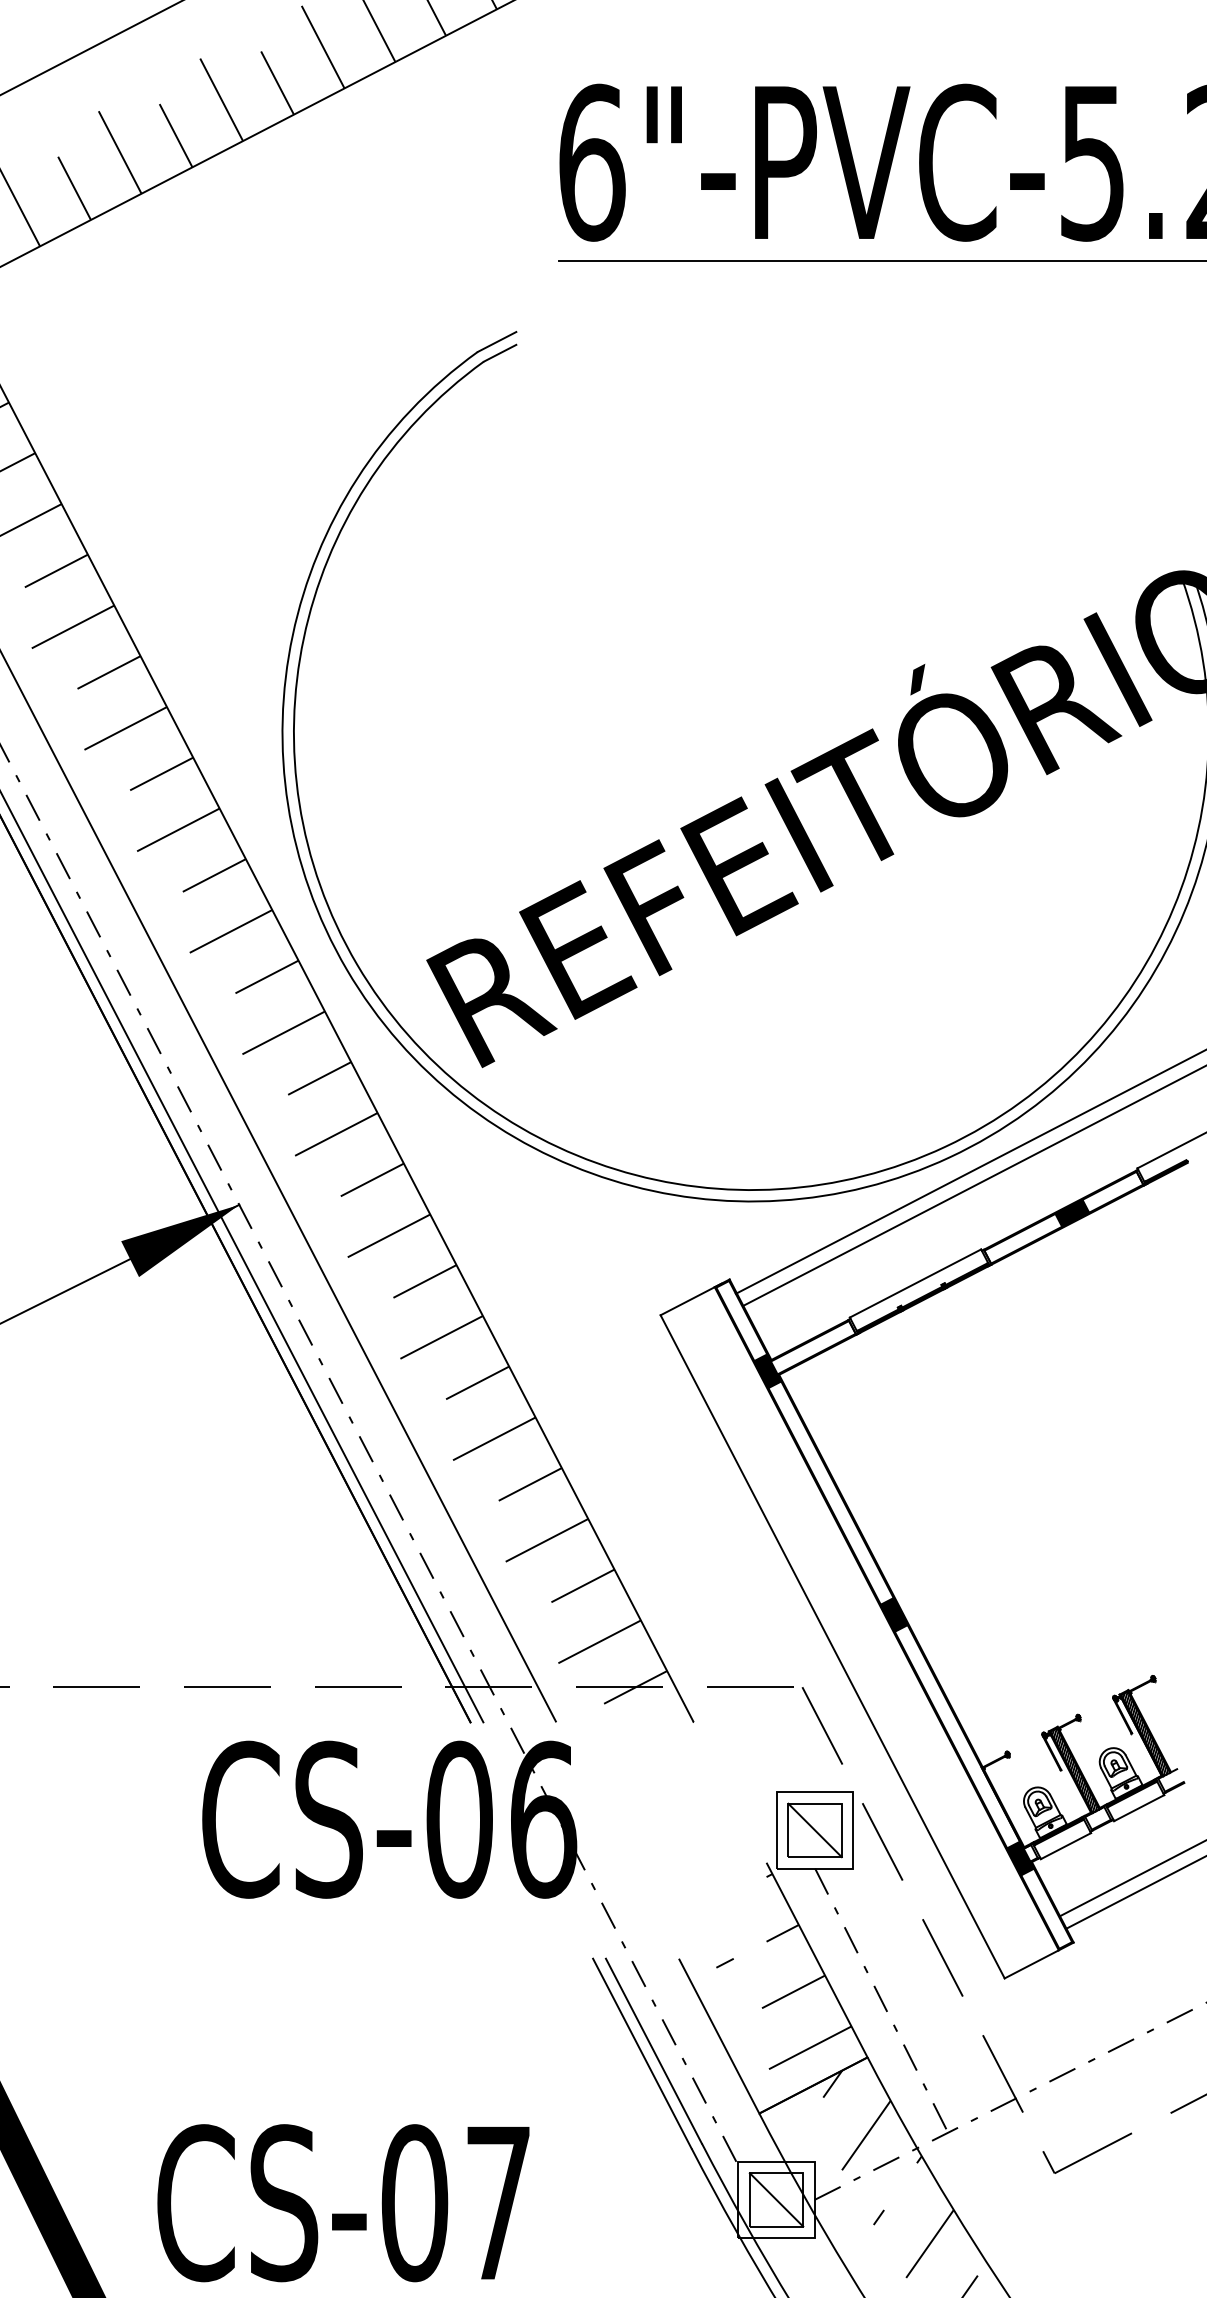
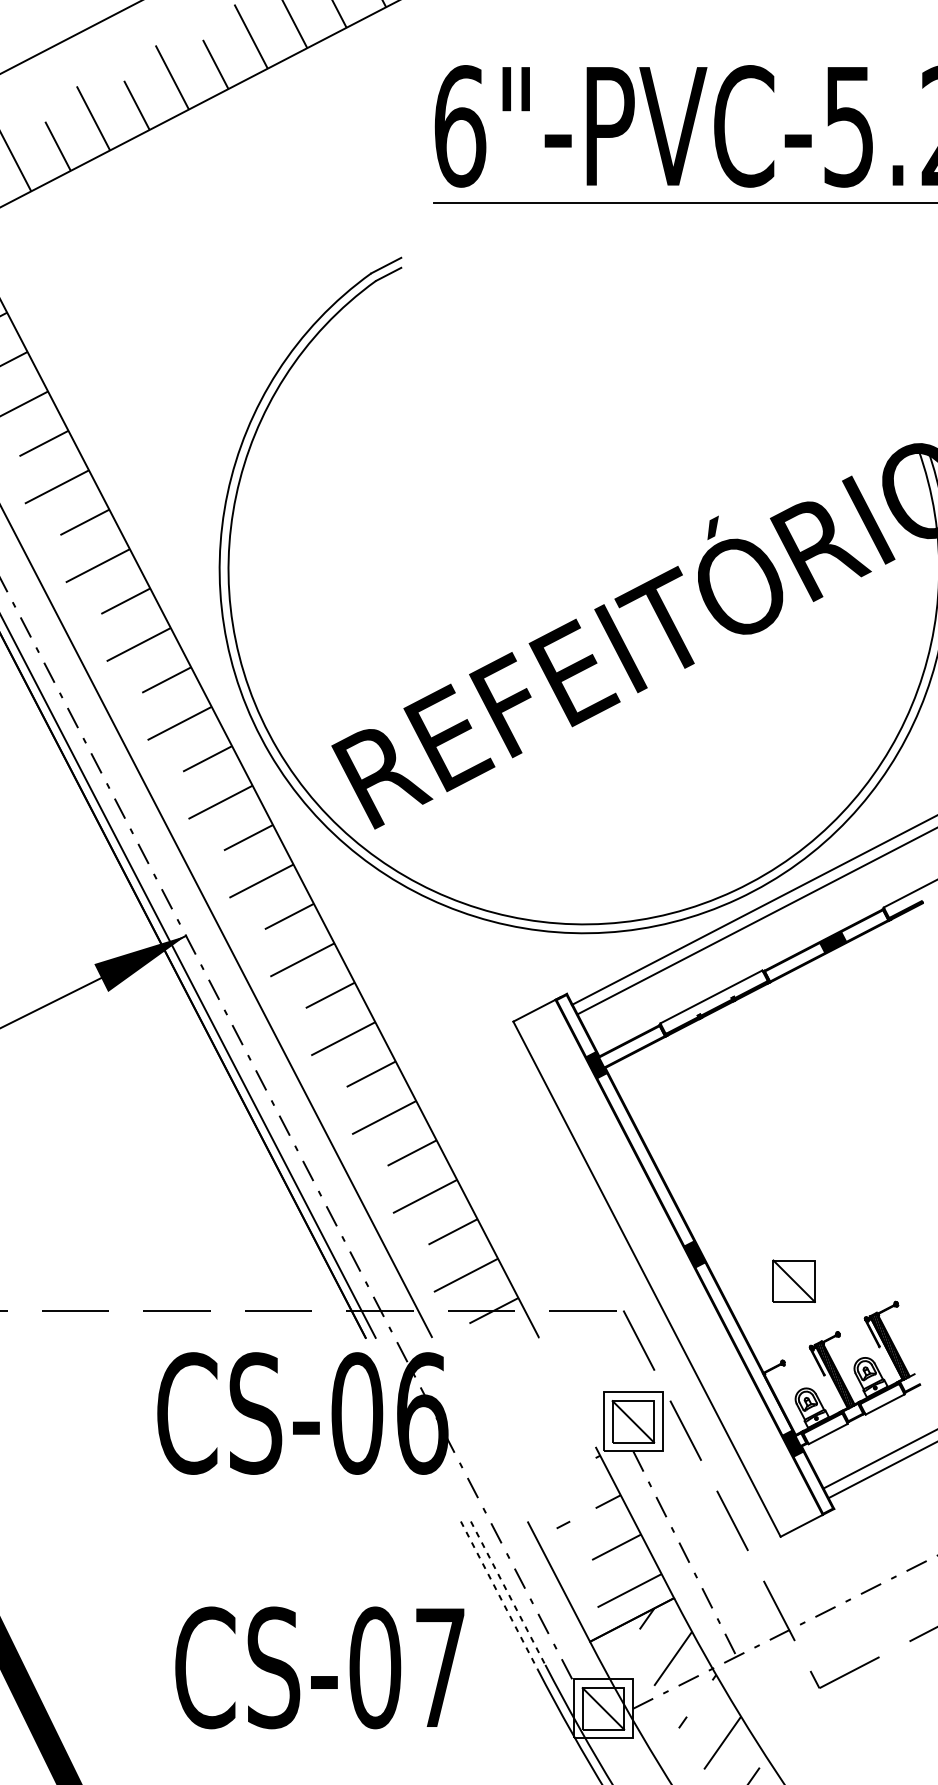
part: (1021, 1649) -> (793, 1281), added
line: (654, 2051) -> (508, 1593), solid -> dashed
line: (642, 2054) -> (499, 1595), solid -> dashed
text: (343, 2203) -> (319, 1668), moved

